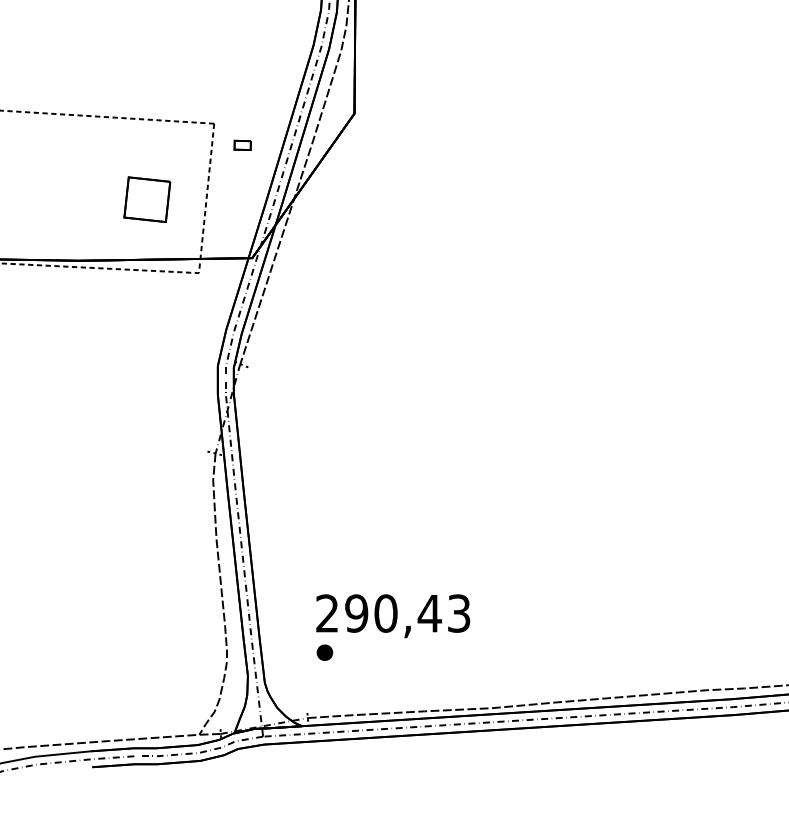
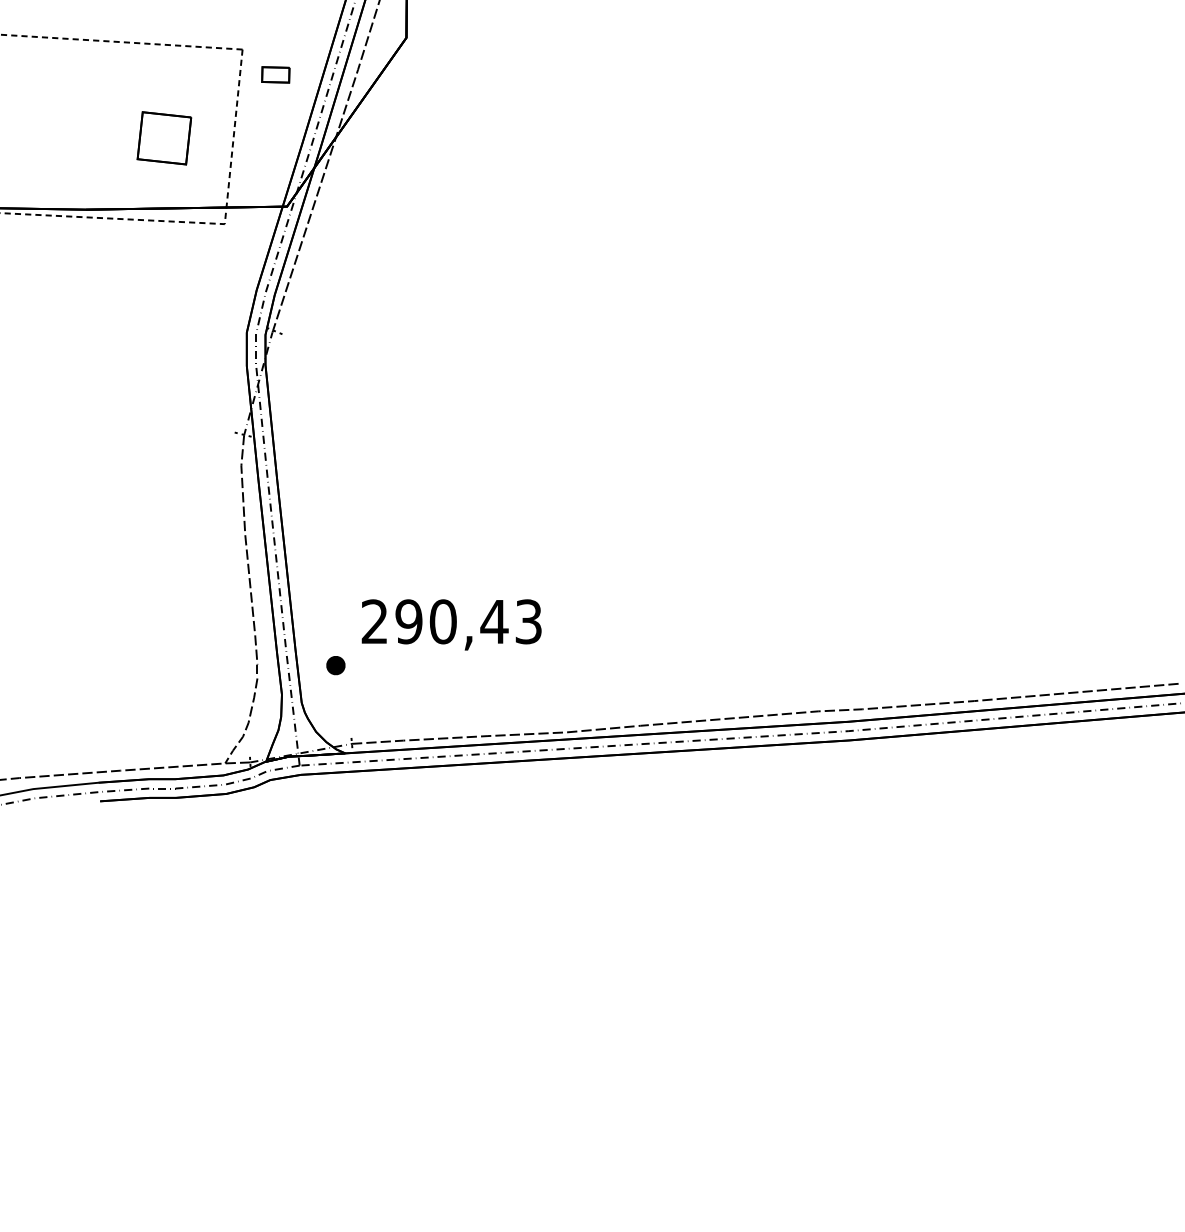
part: (242, 145) -> (275, 74), size x1.43
part: (324, 652) -> (335, 665), moved

